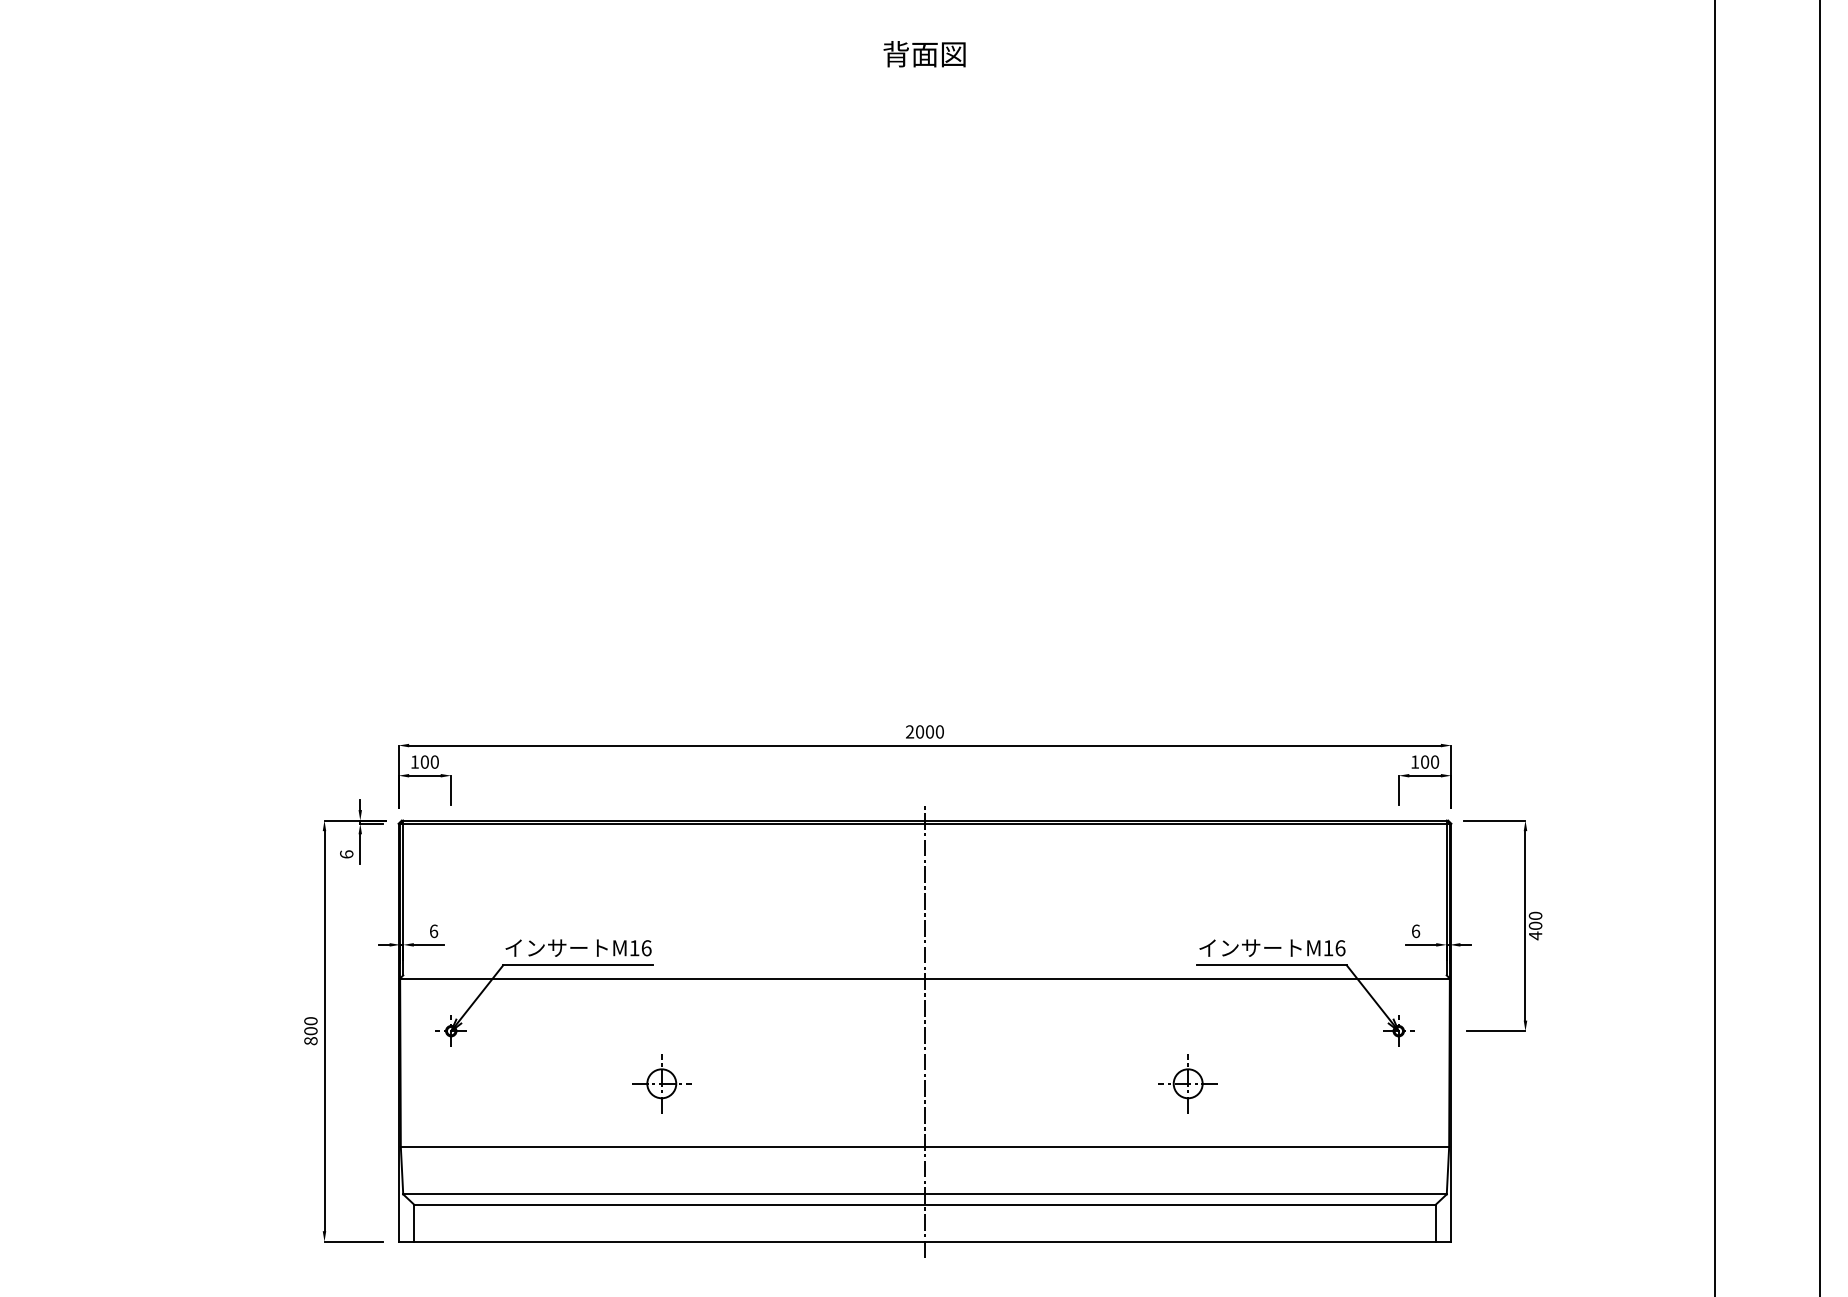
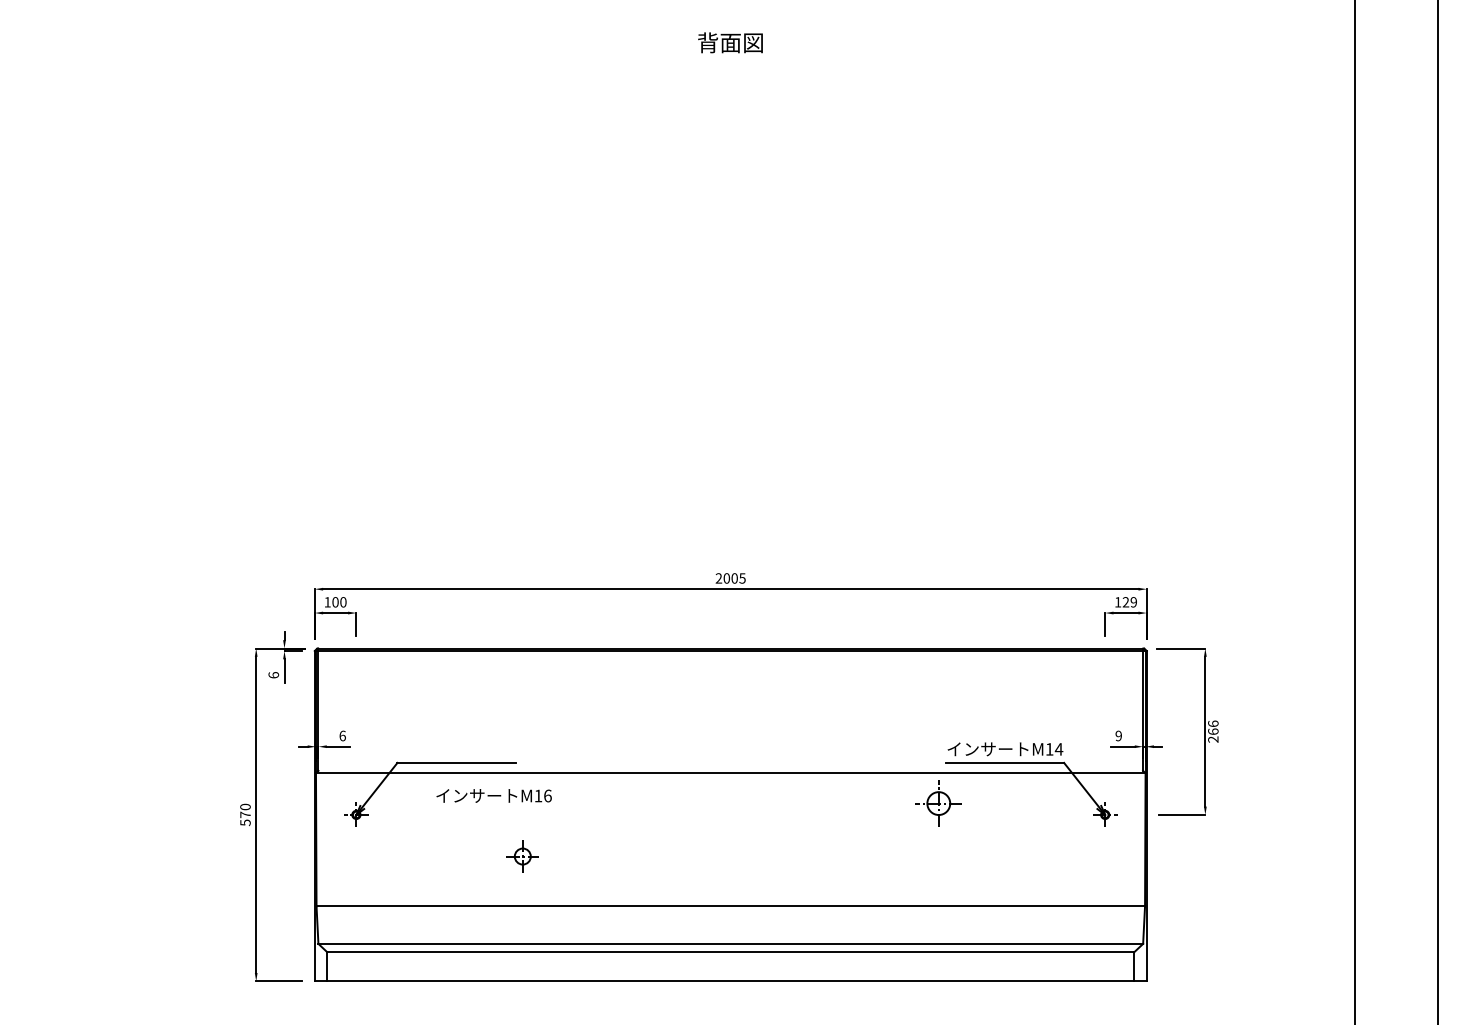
text: (939, 731) -> (742, 578), 2000 -> 2005
text: (1430, 761) -> (1130, 601), 100 -> 129
text: (1535, 925) -> (1213, 731), 400 -> 266
text: (1415, 931) -> (1118, 736), 6 -> 9
text: (578, 947) -> (494, 795), moved
text: (1340, 948) -> (1059, 749), M16 -> M14
line: (925, 1030) -> (731, 814), removed
text: (310, 1036) -> (245, 819), 800 -> 570
part: (661, 1083) -> (522, 856), size x0.7
part: (1187, 1083) -> (938, 803), moved

